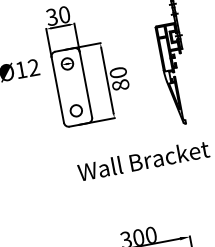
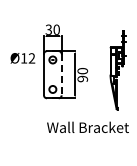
line: (85, 84) -> (61, 74), solid -> dashed
text: (120, 84) -> (82, 78), 80 -> 90

